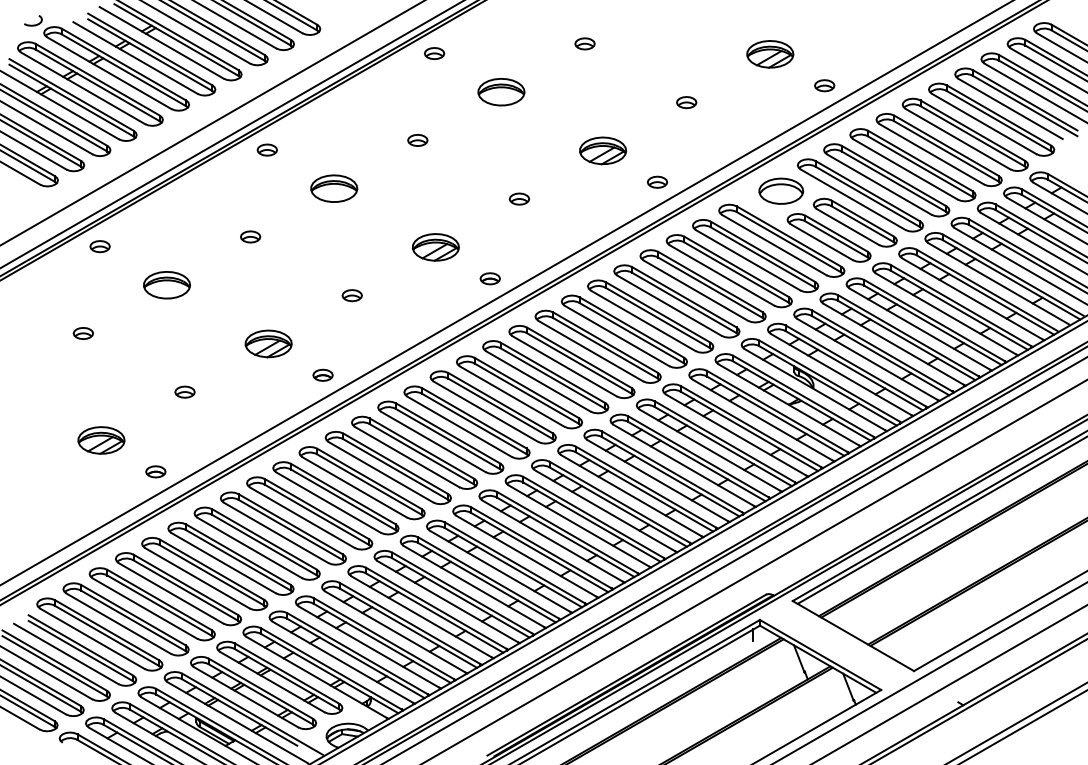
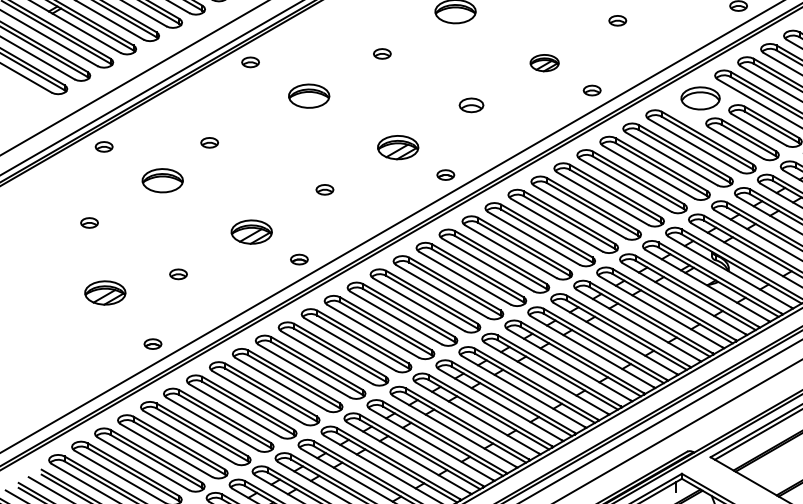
part: (603, 150) -> (544, 62), size x0.7
part: (518, 198) -> (470, 104), size x1.4
part: (250, 236) -> (209, 142), moved
part: (101, 440) -> (105, 293), moved

